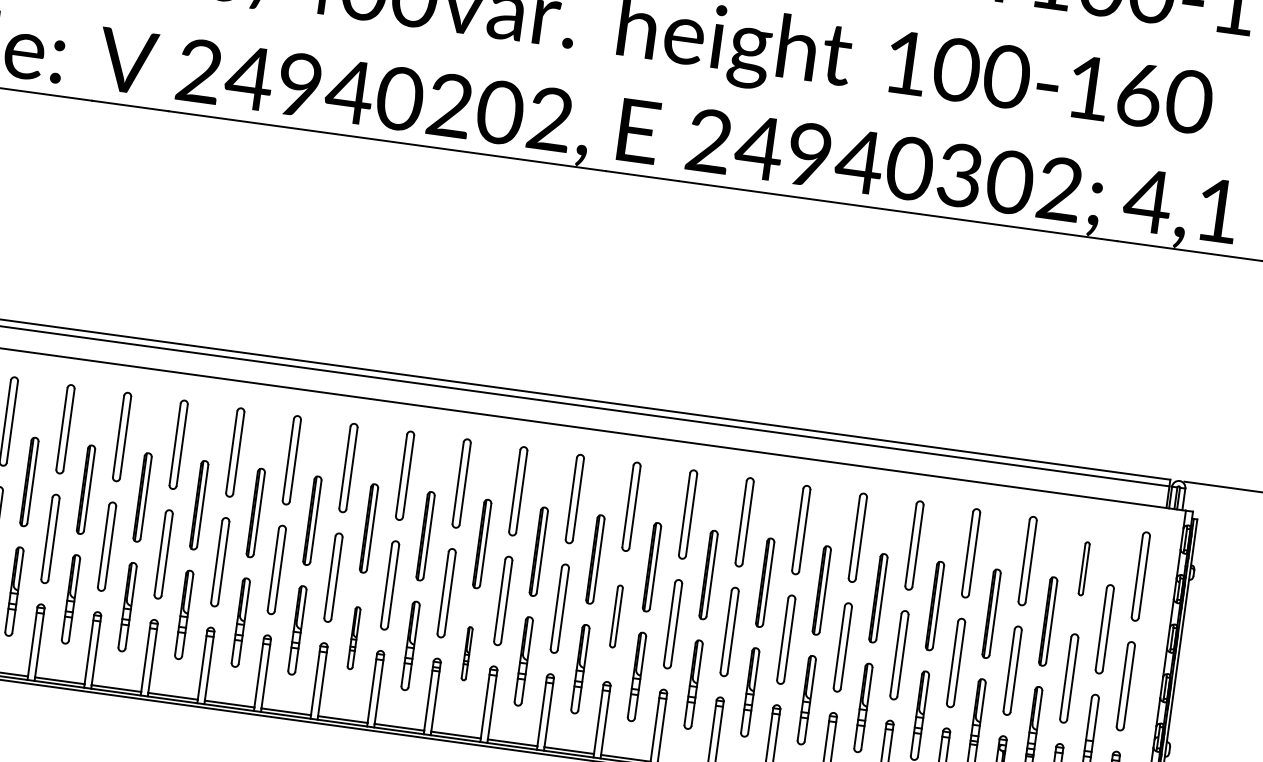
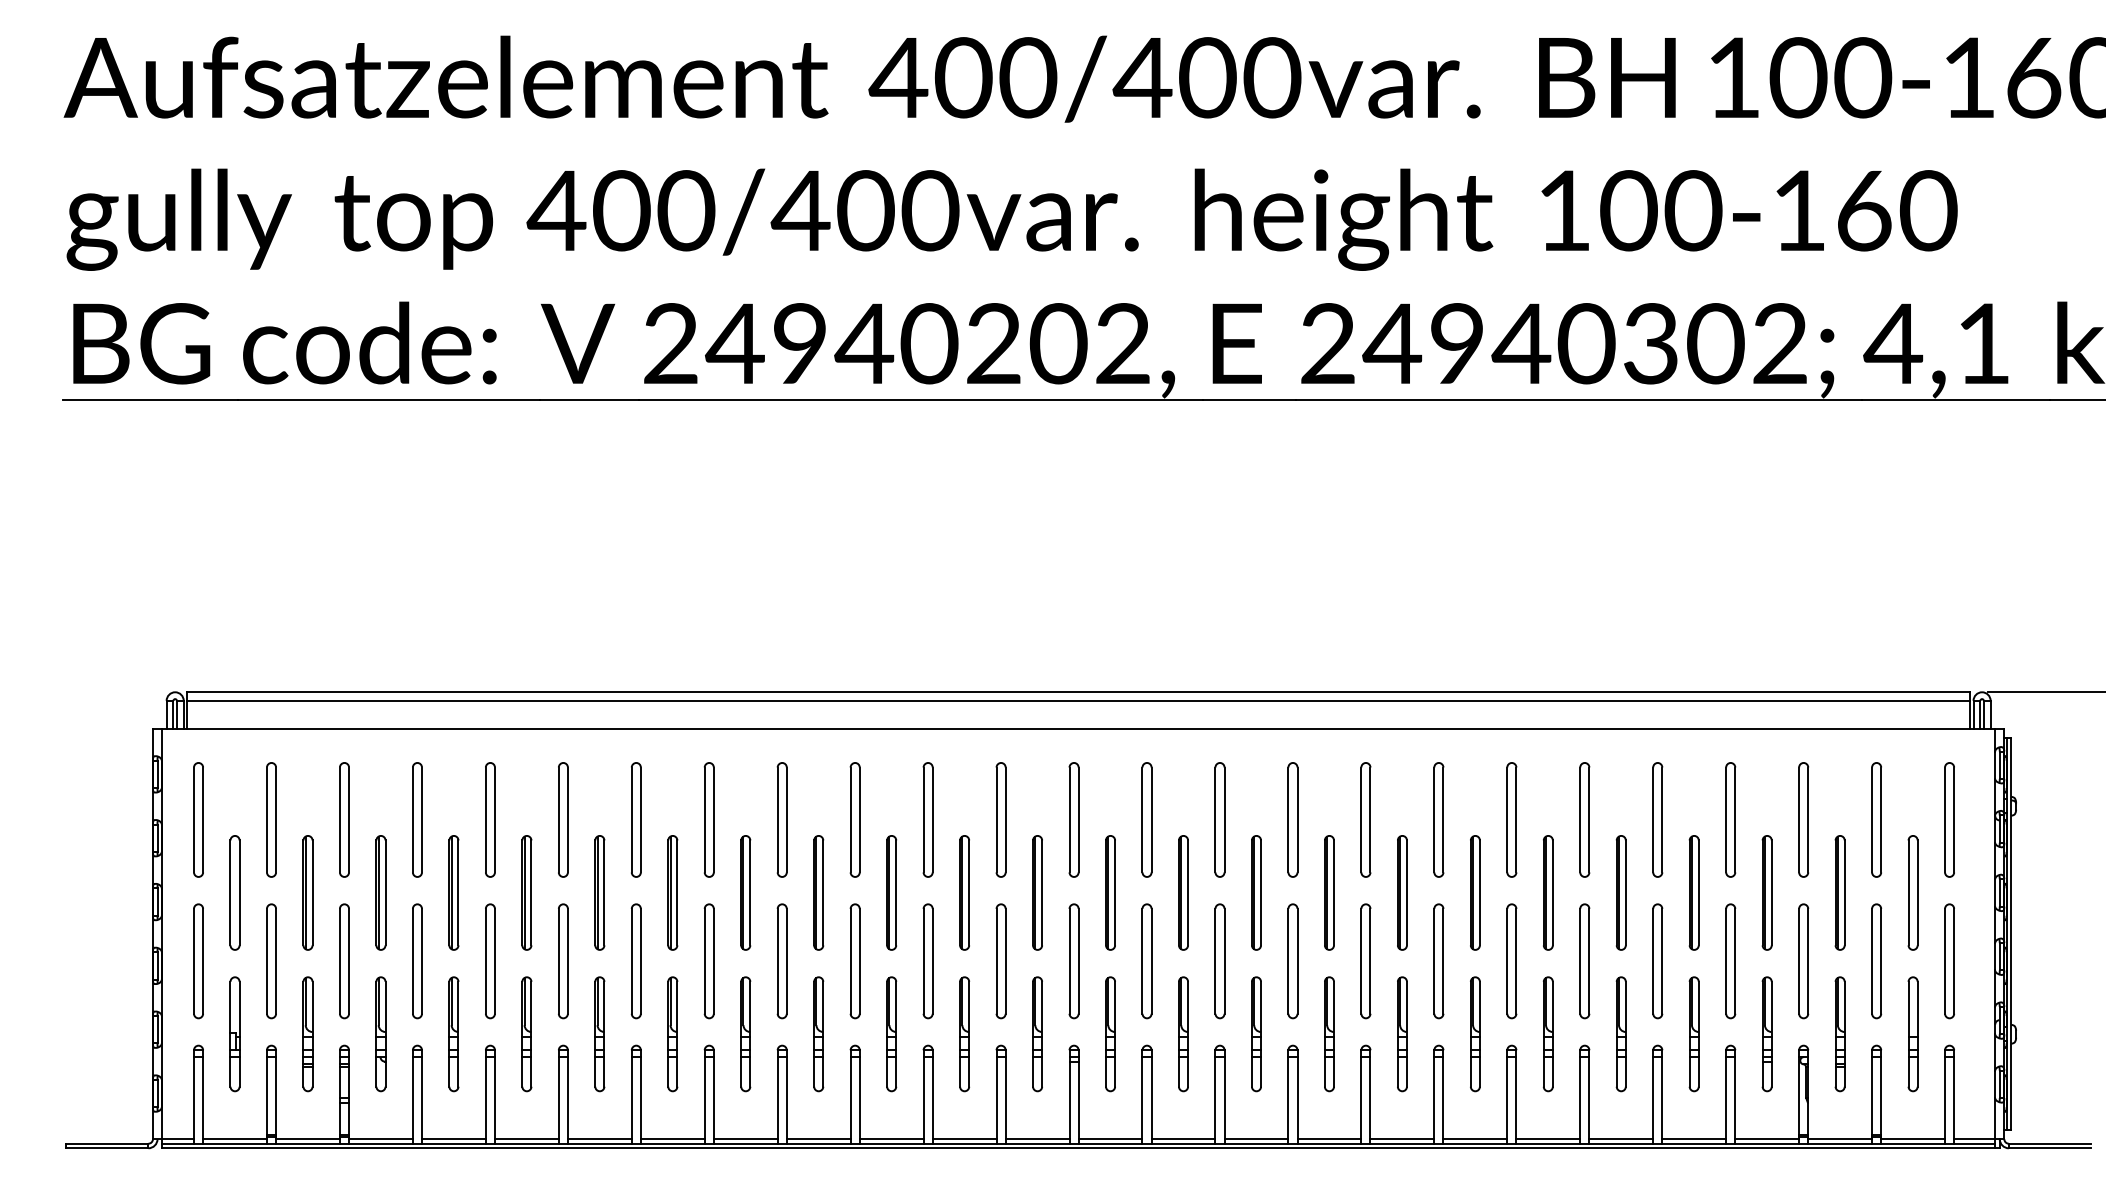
part: (1084, 568) -> (1876, 819), size x1.67
part: (616, 616) -> (1292, 961), size x1.43
part: (353, 638) -> (964, 1034), size x1.43
part: (467, 653) -> (1110, 1034), size x1.67

